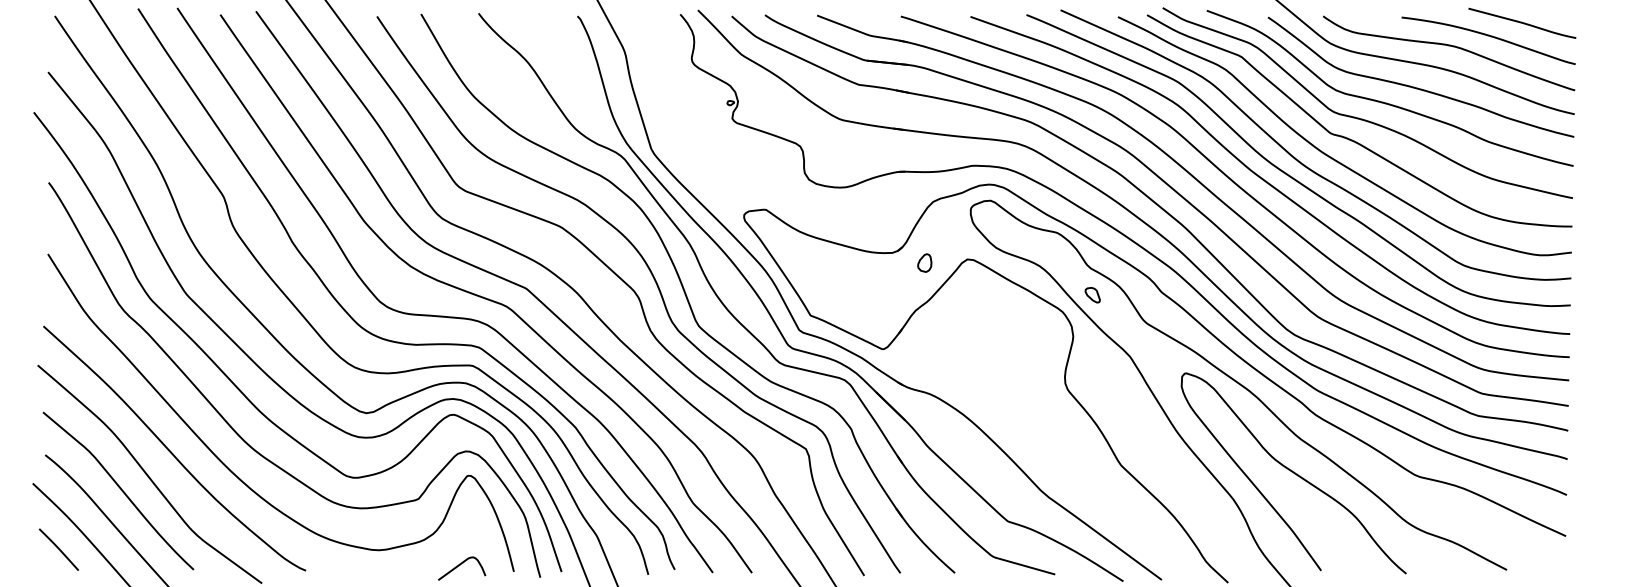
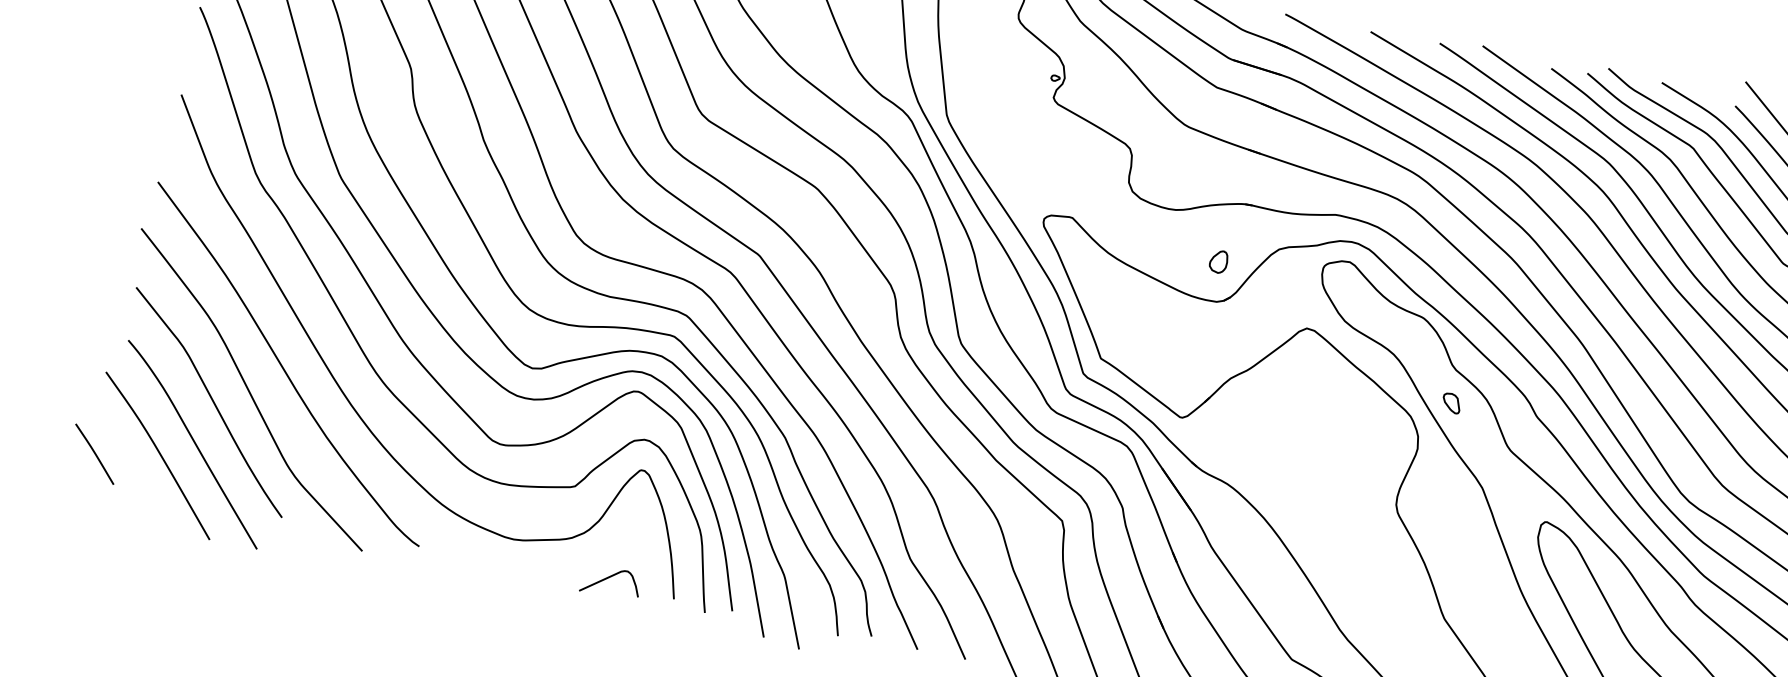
part: (924, 262) -> (1218, 260), moved
line: (58, 549) -> (94, 453), moved

